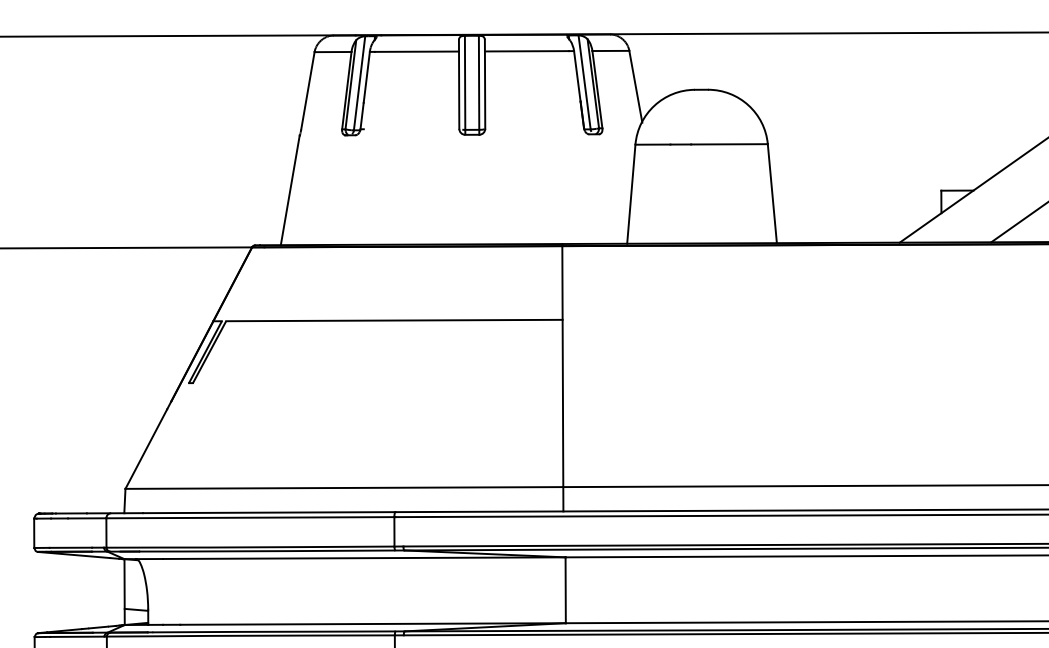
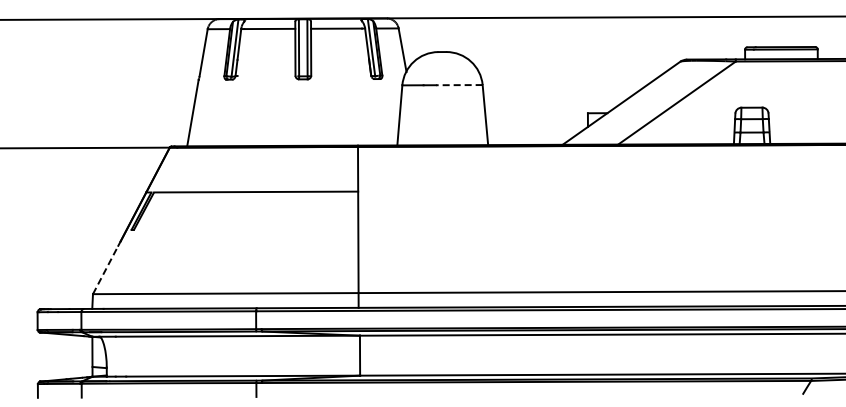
line: (727, 144) -> (458, 85), solid -> dashed
line: (146, 448) -> (105, 269), solid -> dashed

